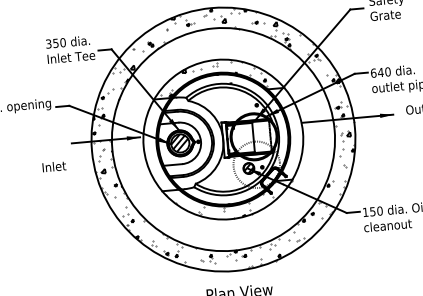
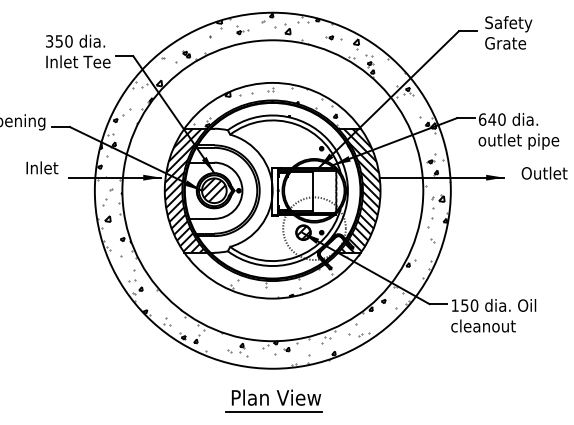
hatch: (288, 133) -> (360, 190), added
hatch: (157, 145) -> (183, 190), added
text: (54, 166) -> (42, 167), moved

